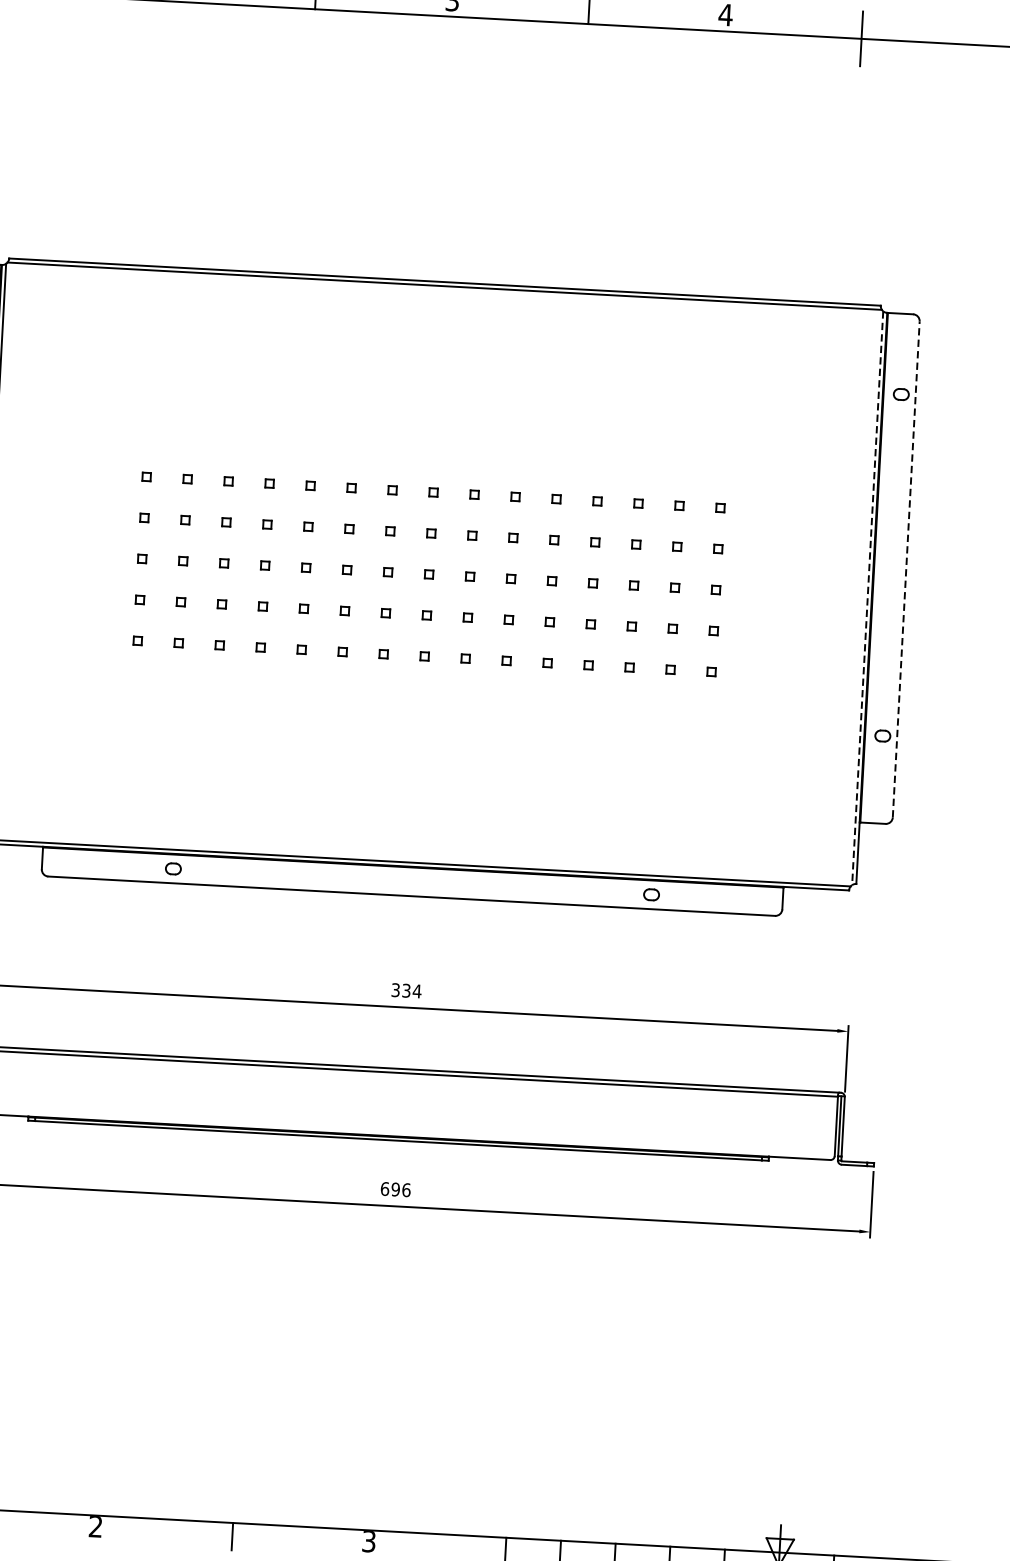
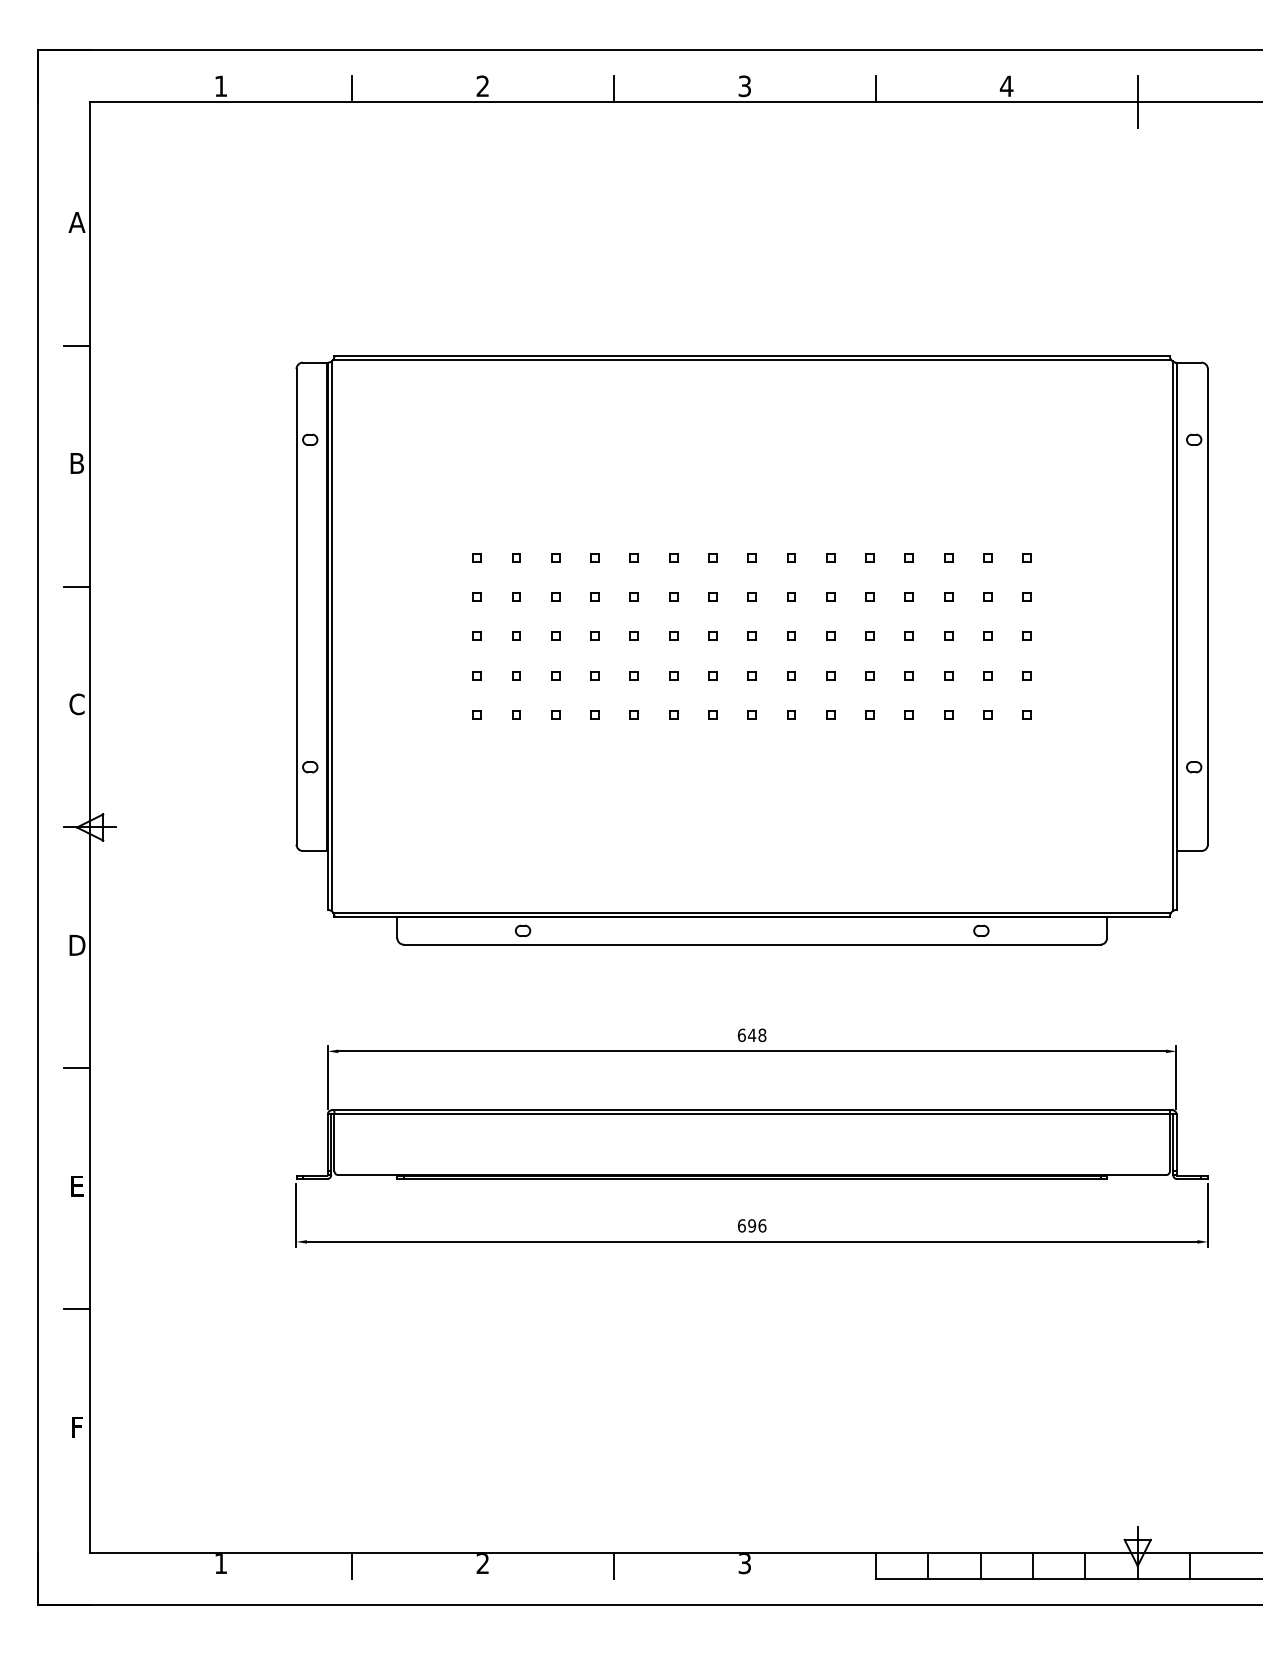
line: (905, 569) -> (1207, 606), dashed -> solid
line: (867, 598) -> (1172, 636), dashed -> solid
text: (405, 990) -> (751, 1035), 334 -> 648

